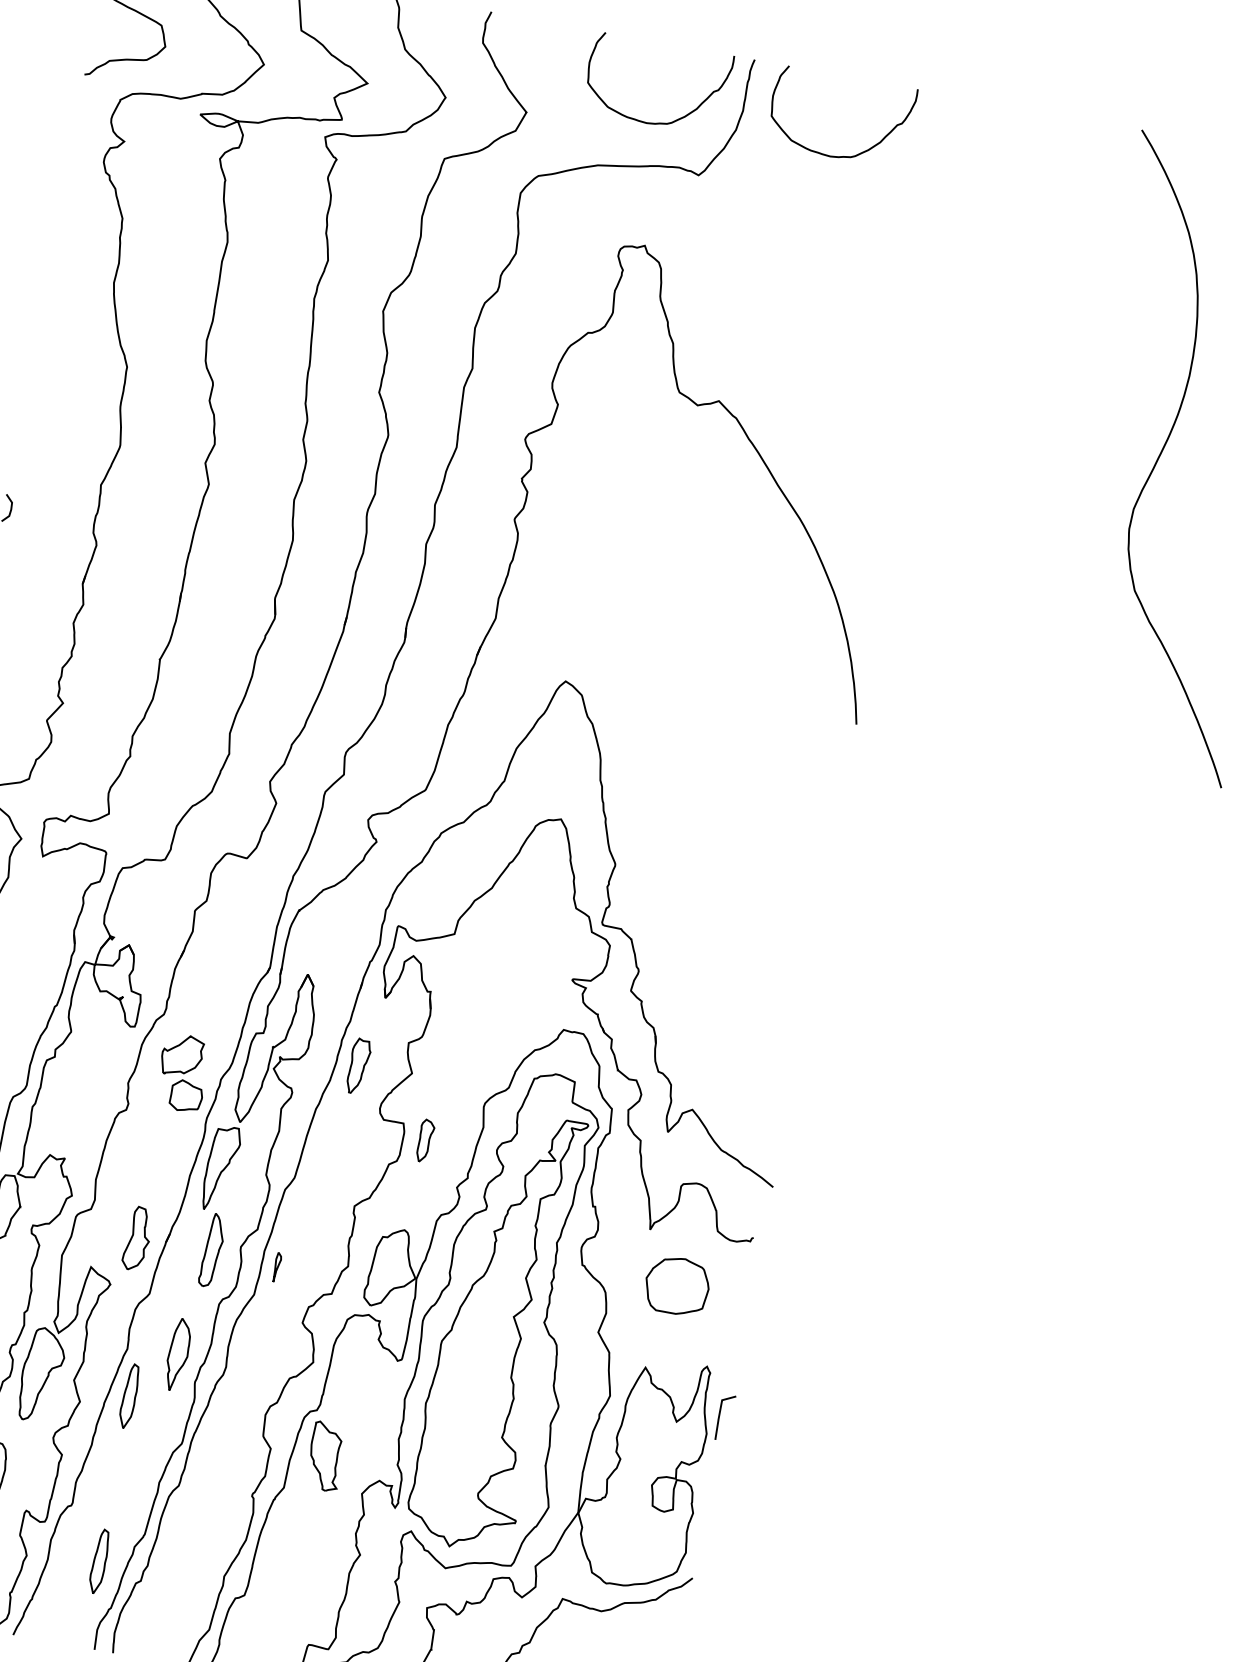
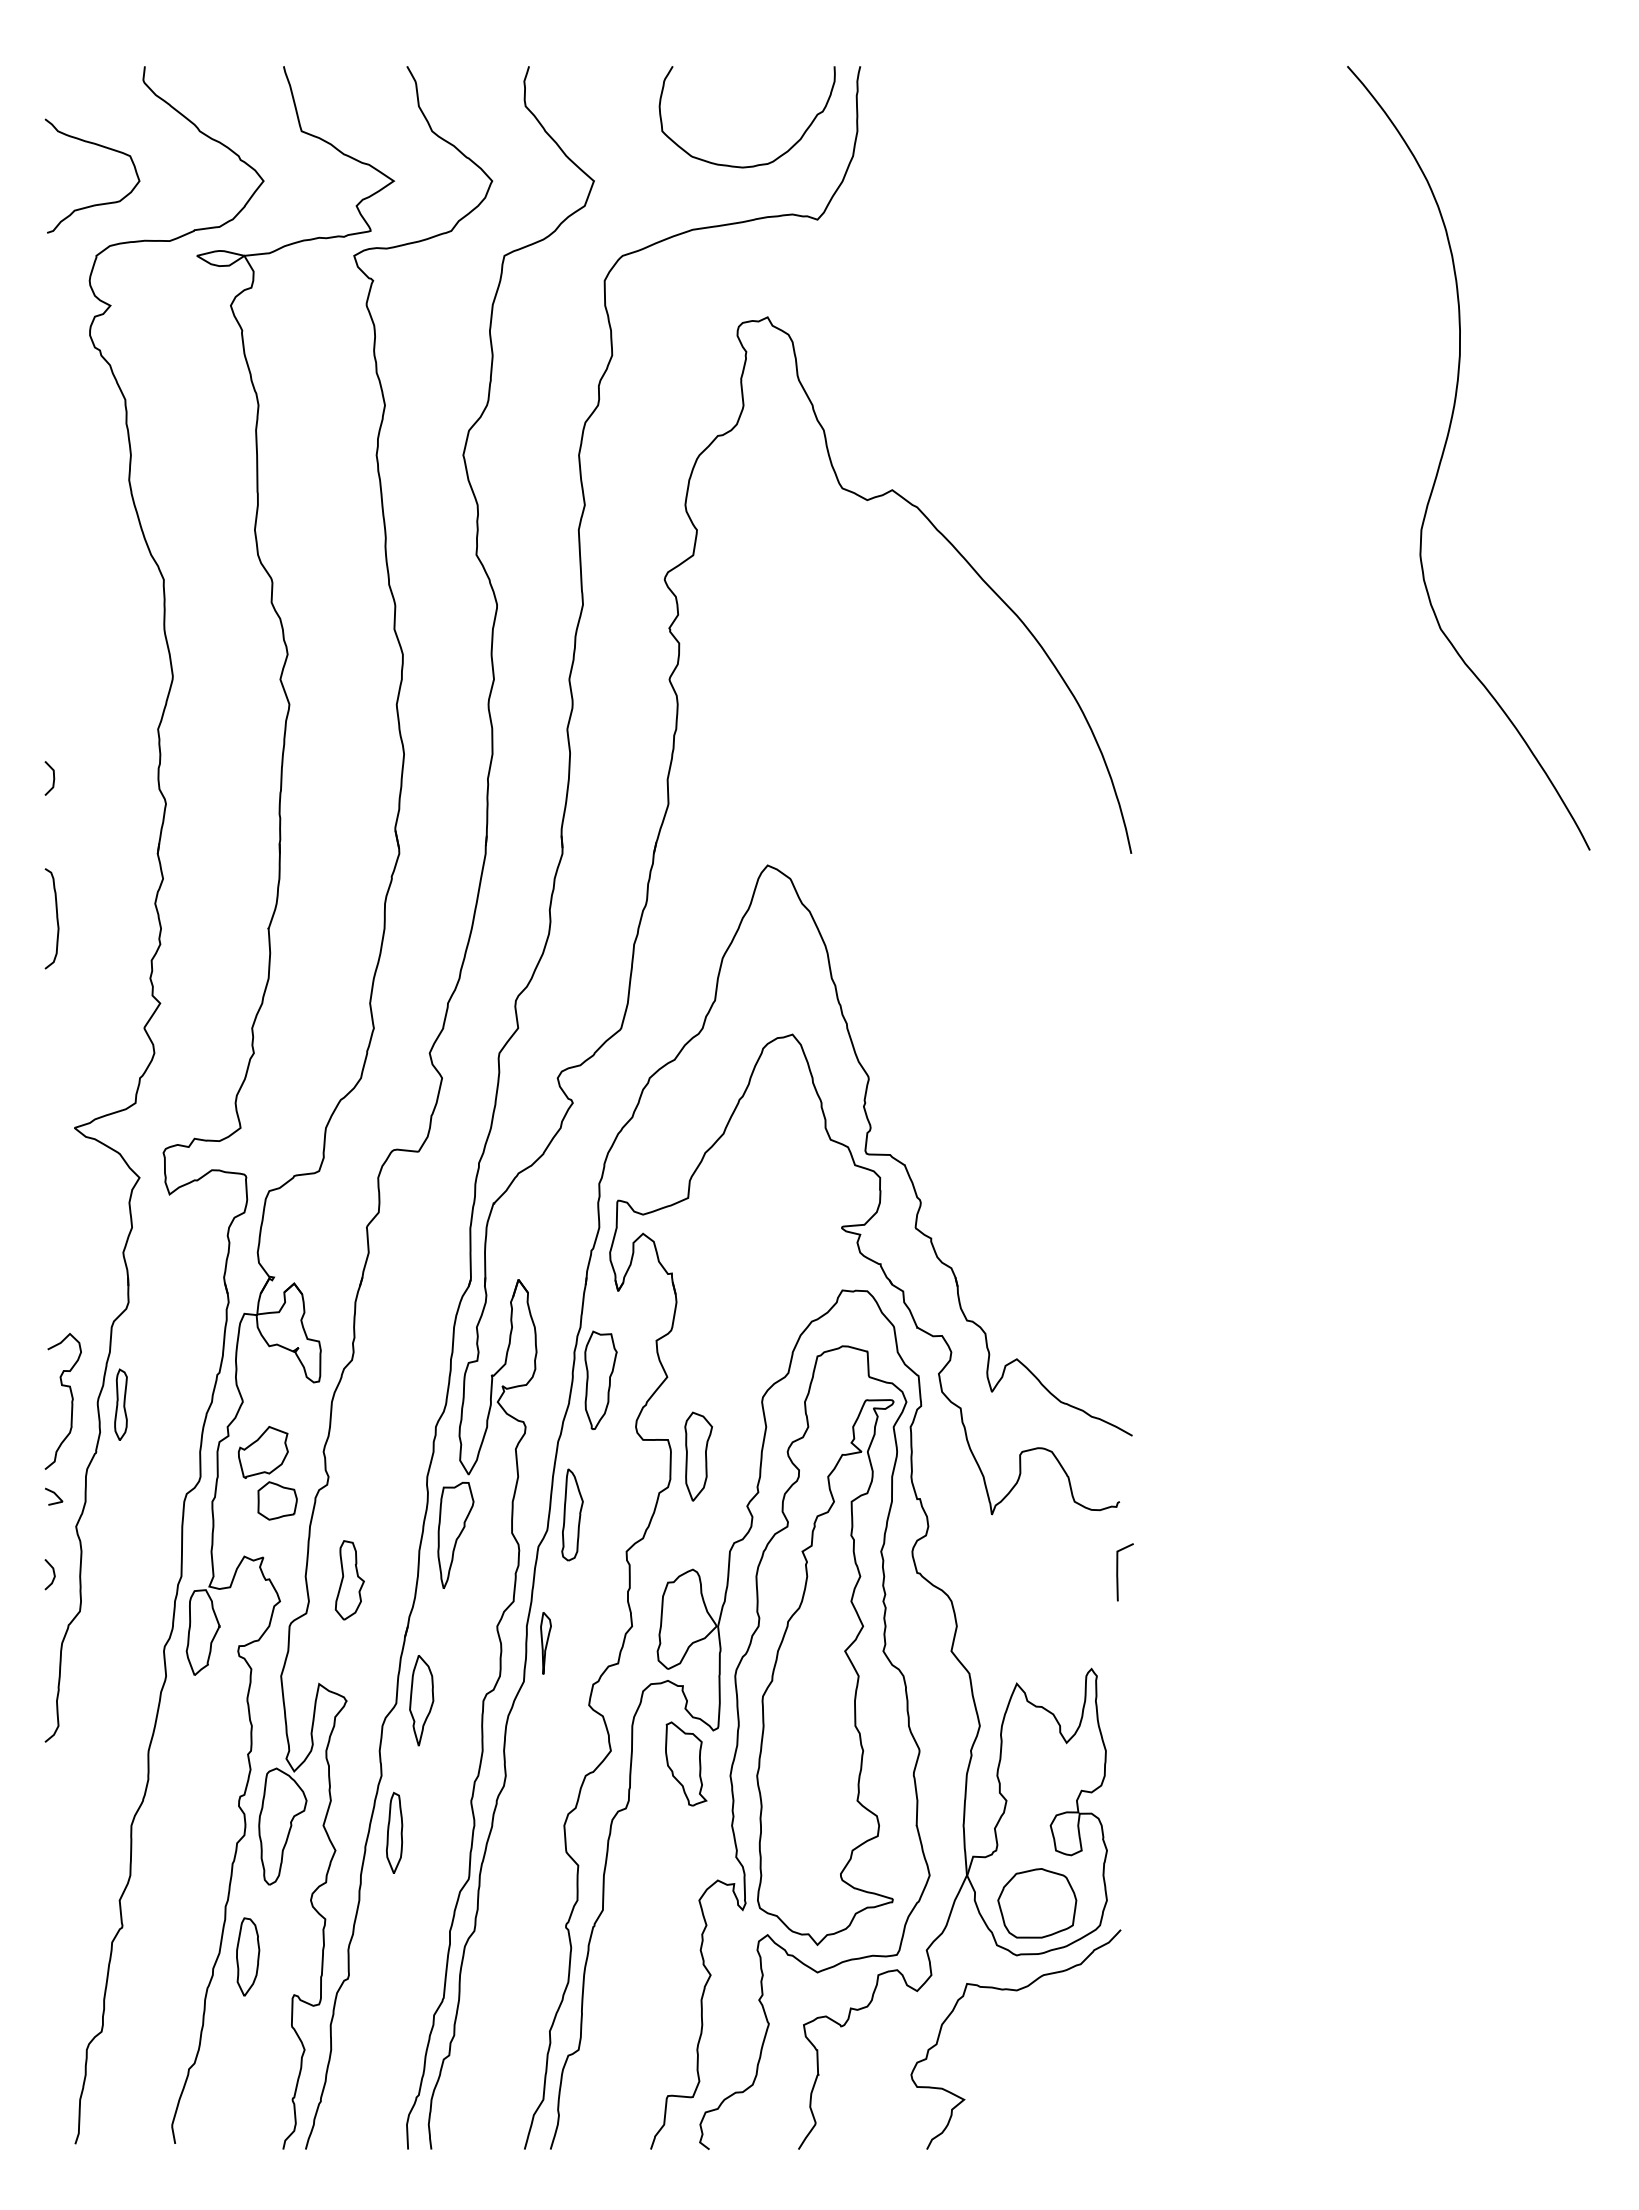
curve: (841, 156) -> (987, 164), removed
part: (358, 1066) -> (600, 1380), size x1.43
part: (182, 1073) -> (267, 1473), moved
part: (425, 1141) -> (698, 1456), size x1.67
part: (137, 1238) -> (349, 1580), moved
part: (212, 1250) -> (572, 1514), moved
part: (276, 1267) -> (545, 1643), size x1.67
part: (677, 1286) -> (1037, 1903), moved
part: (178, 1354) -> (421, 1700), moved
curve: (720, 1417) -> (1118, 1572), moved
part: (326, 1456) -> (686, 1763), moved
part: (99, 1561) -> (394, 2040), removed

